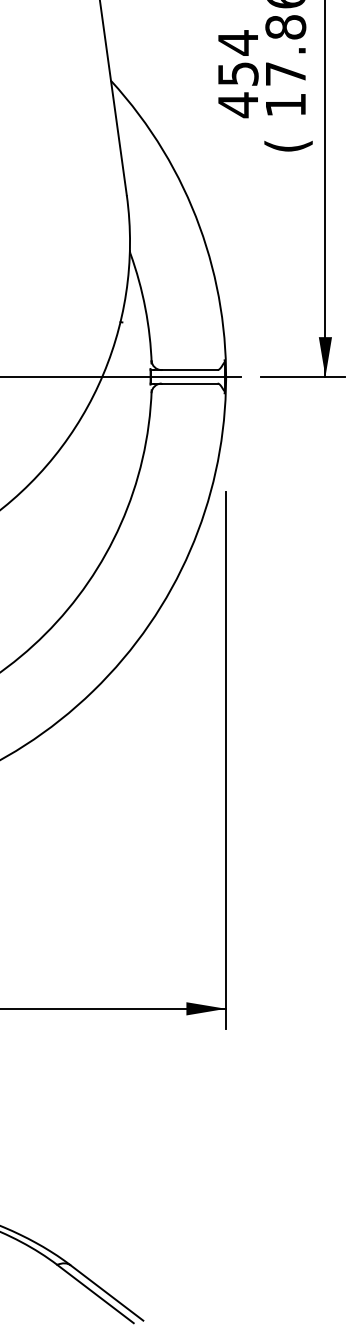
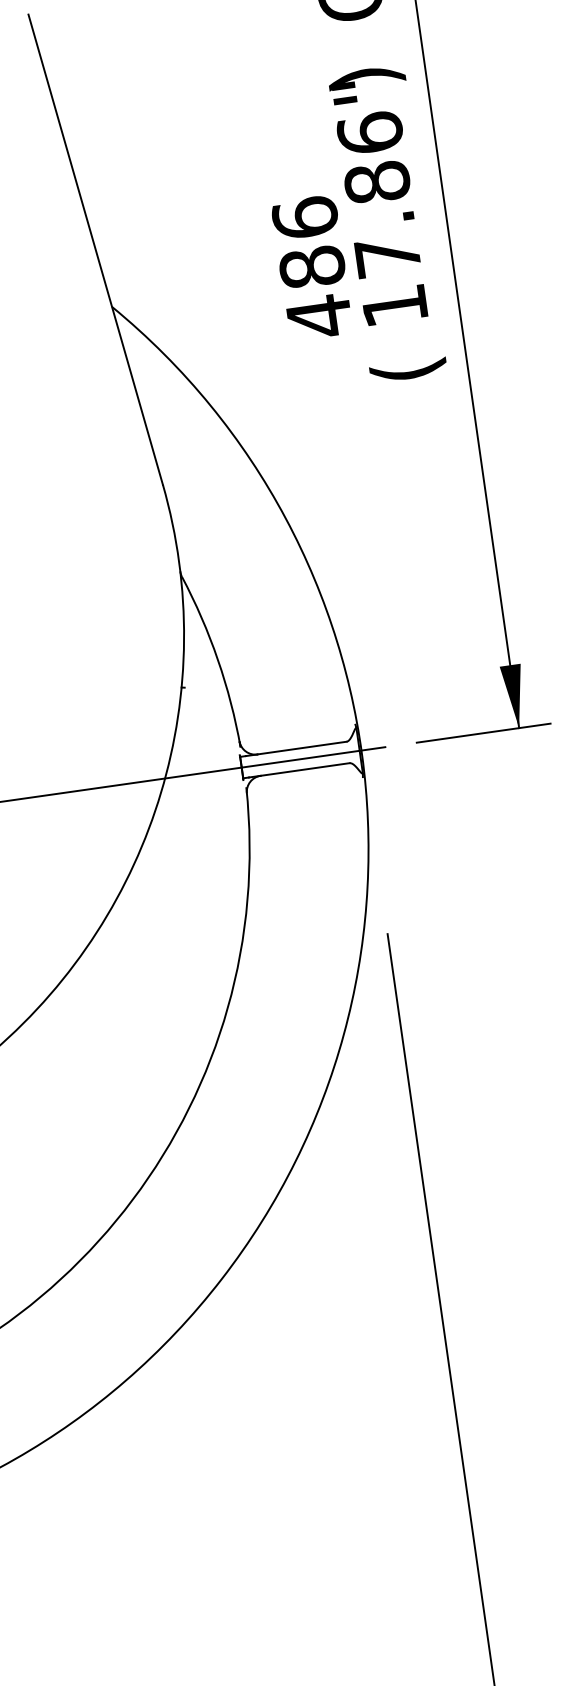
text: (237, 58) -> (307, 242), 454 -> 486

